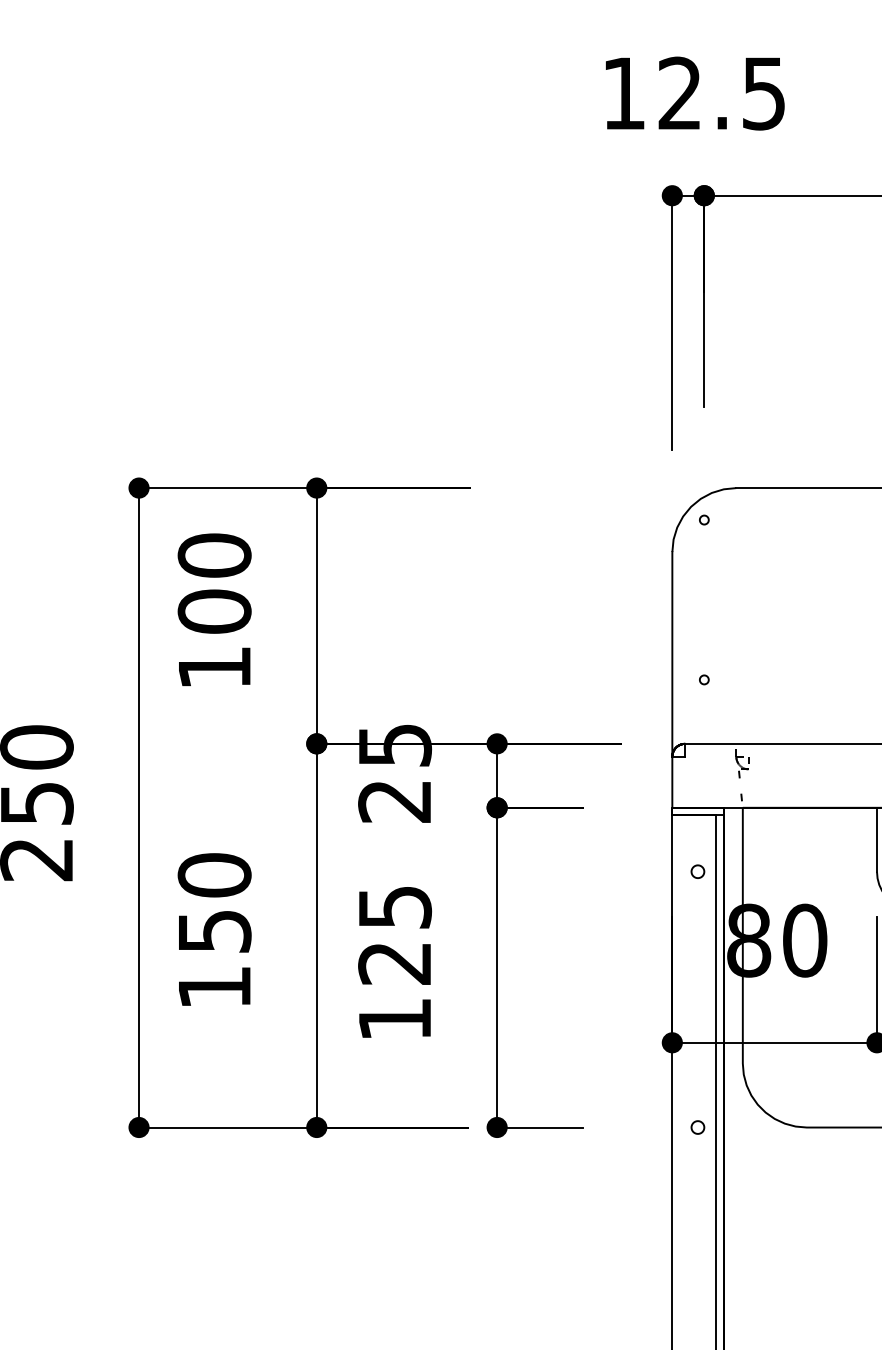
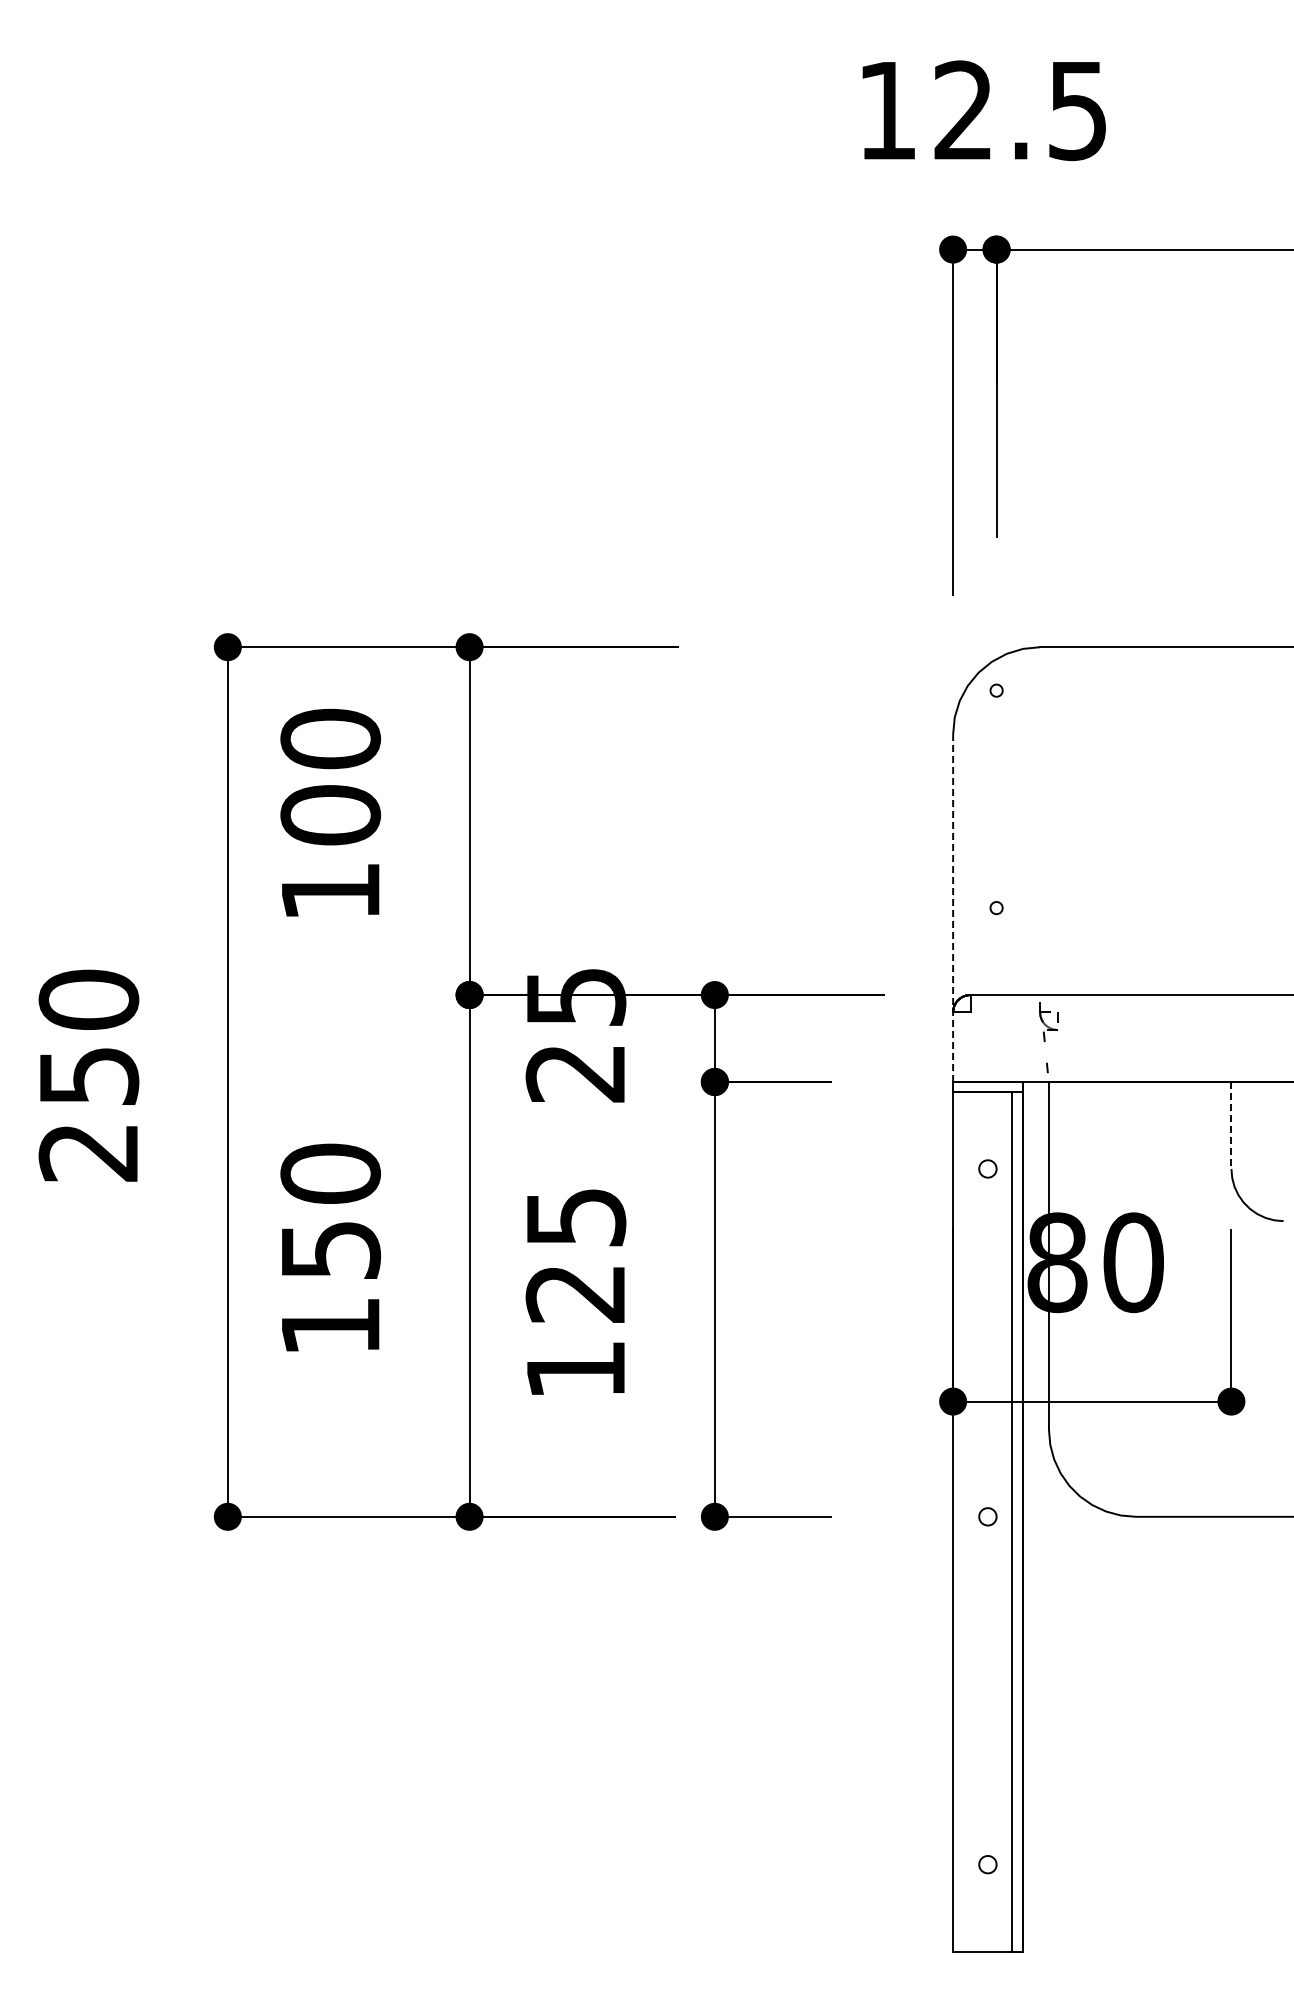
line: (672, 680) -> (953, 908), solid -> dashed
line: (877, 840) -> (1231, 1126), solid -> dashed

